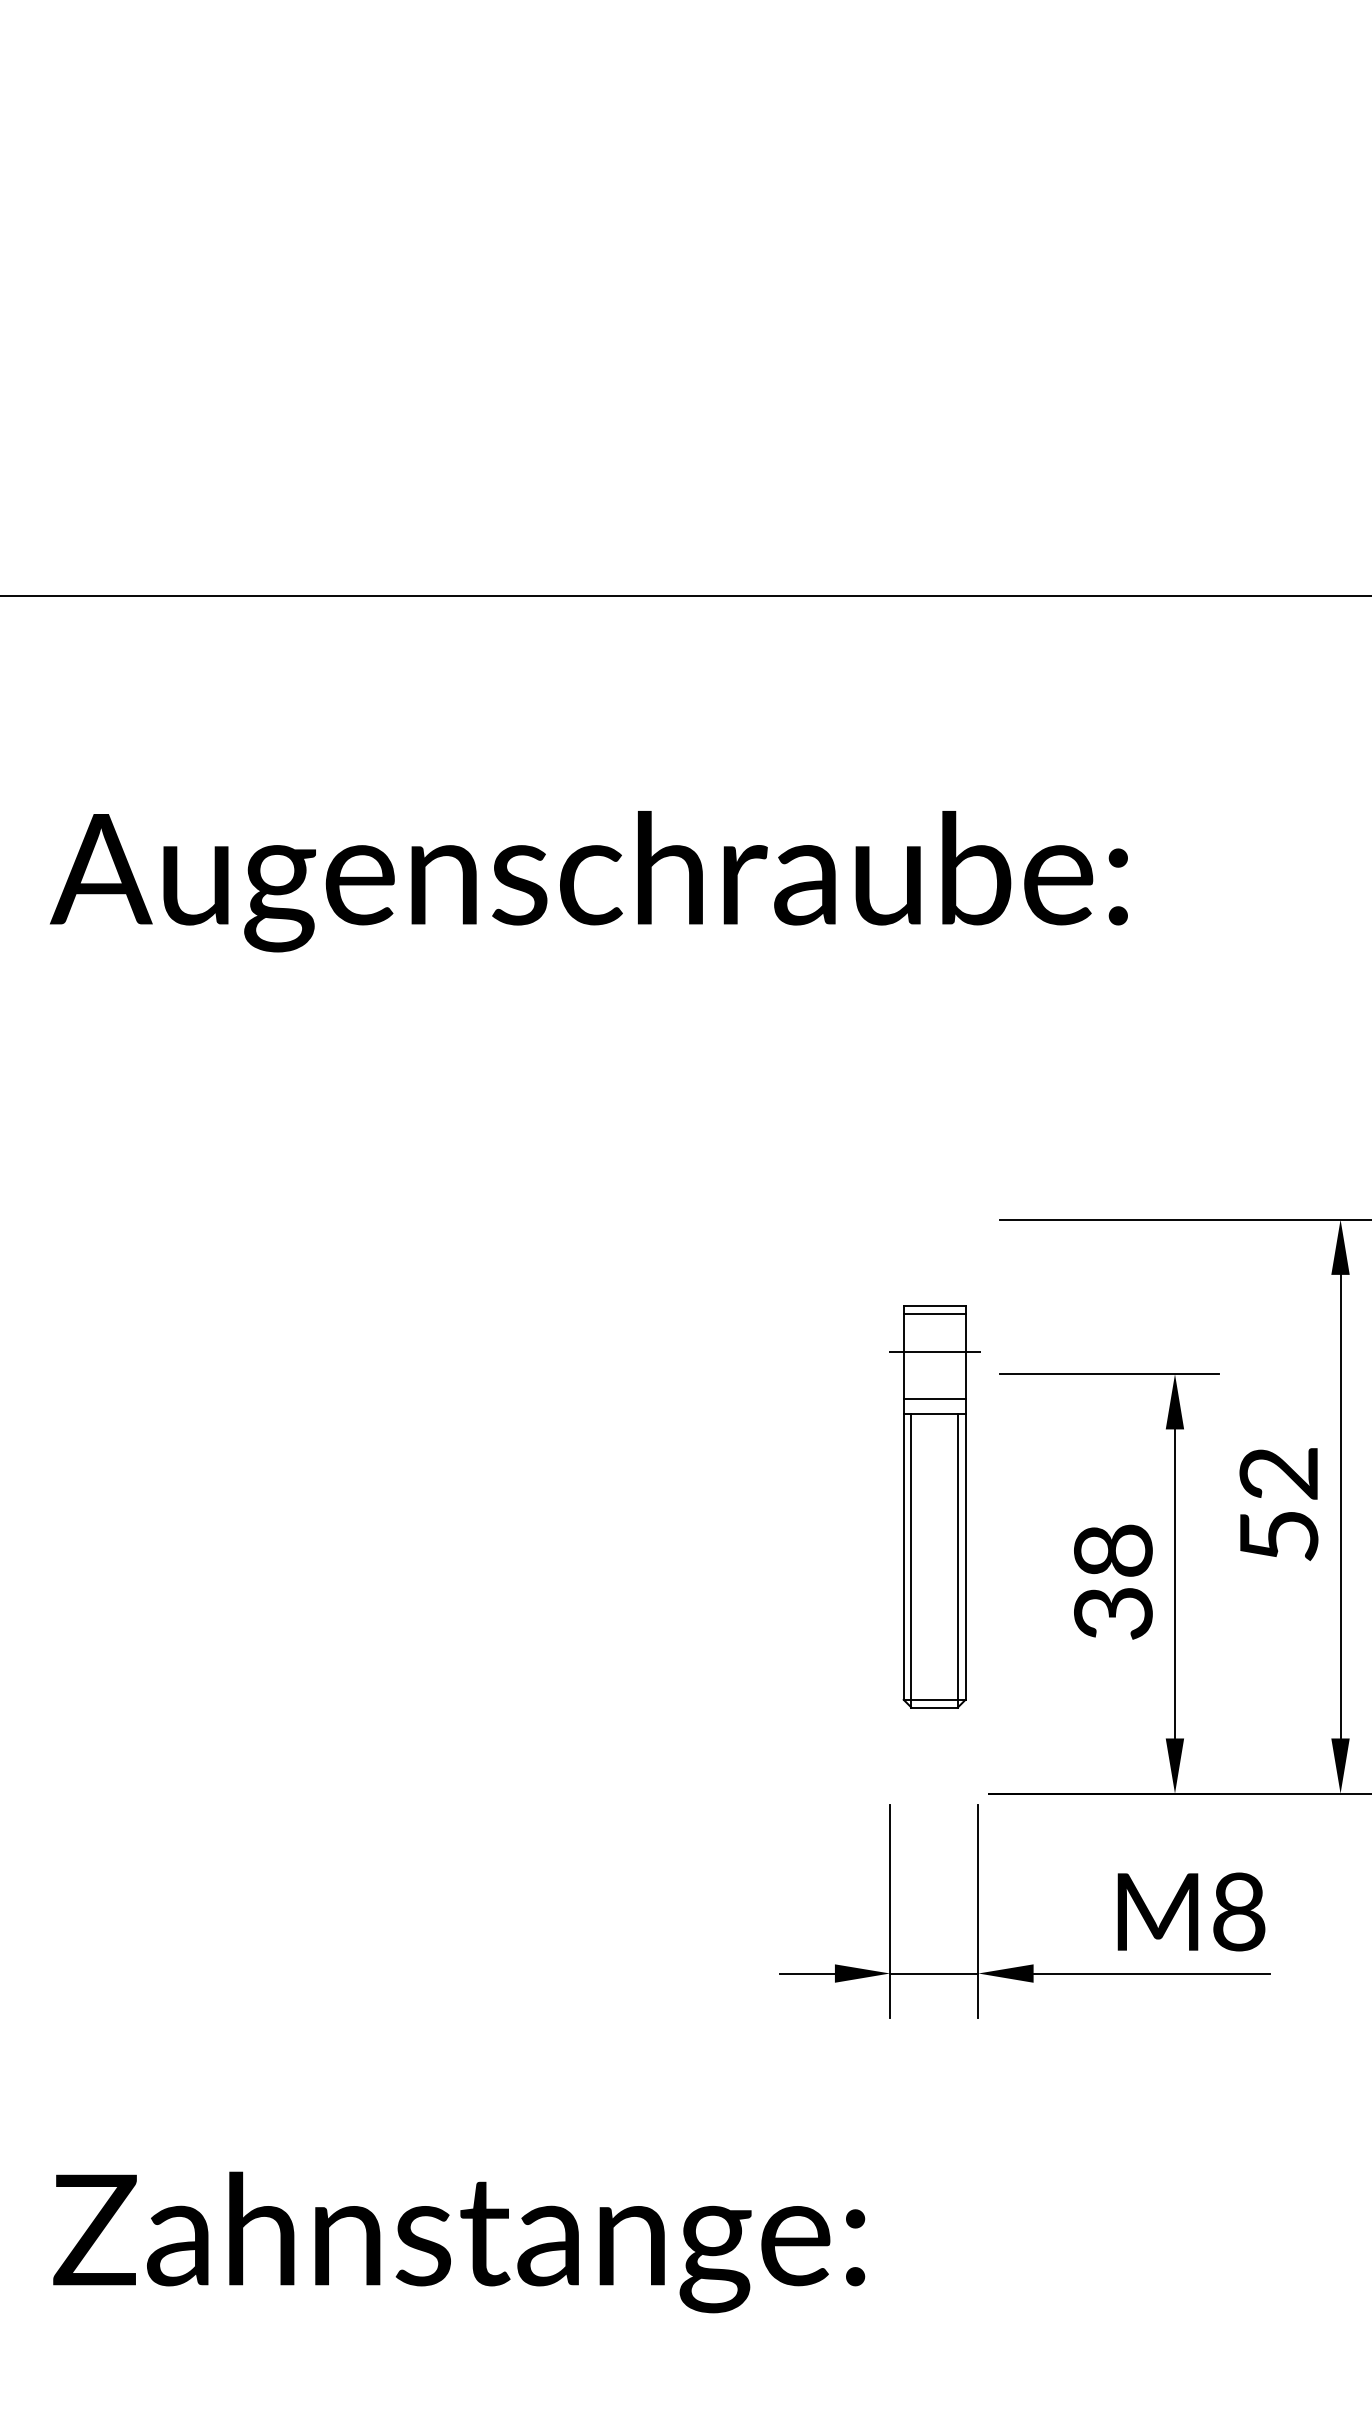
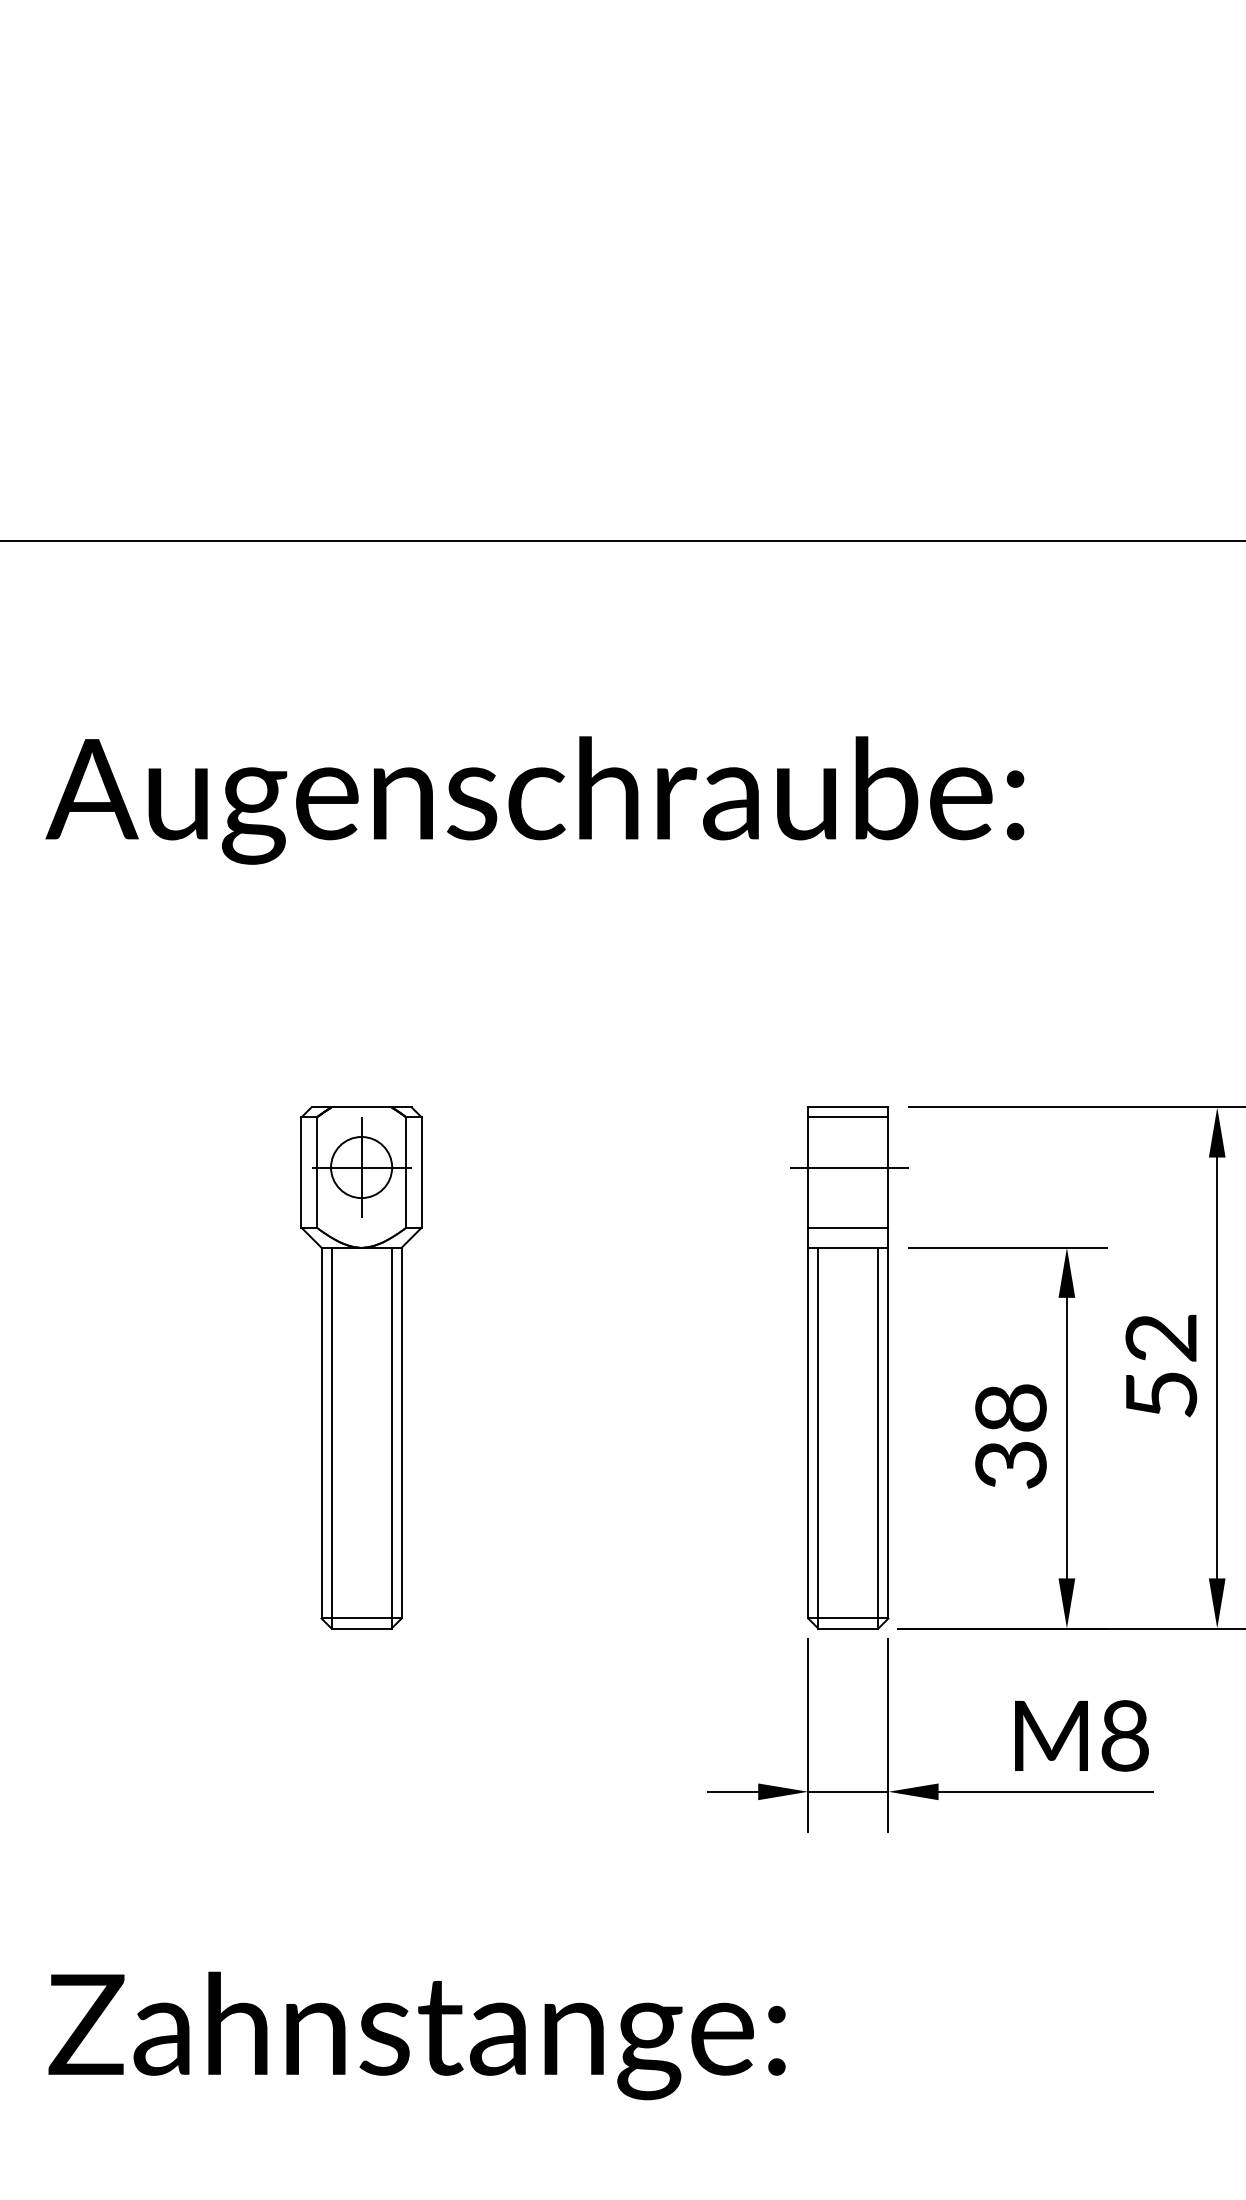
part: (397, 1506) -> (361, 1367), added
part: (935, 1506) -> (849, 1367), size x1.43

